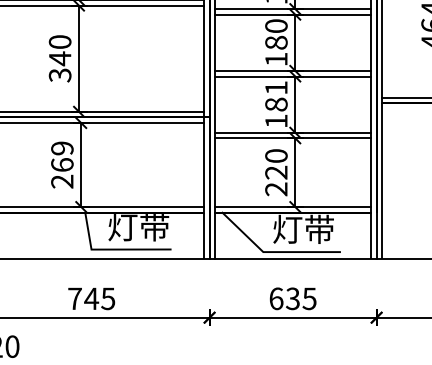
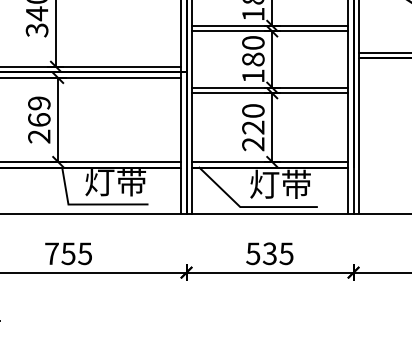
text: (276, 87) -> (253, 42), 181 -> 180
text: (91, 298) -> (68, 253), 745 -> 755
text: (276, 298) -> (253, 253), 635 -> 535

